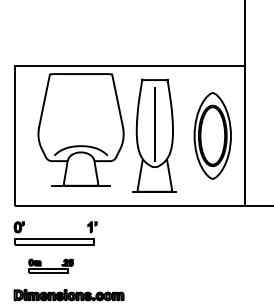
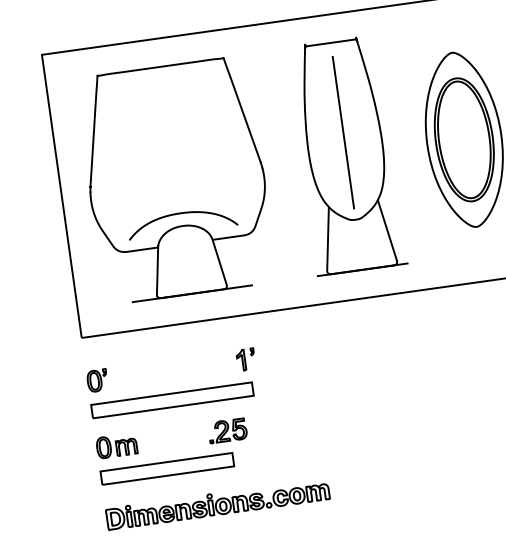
part: (80, 129) -> (175, 179), moved
part: (50, 266) -> (171, 451), size x1.67

